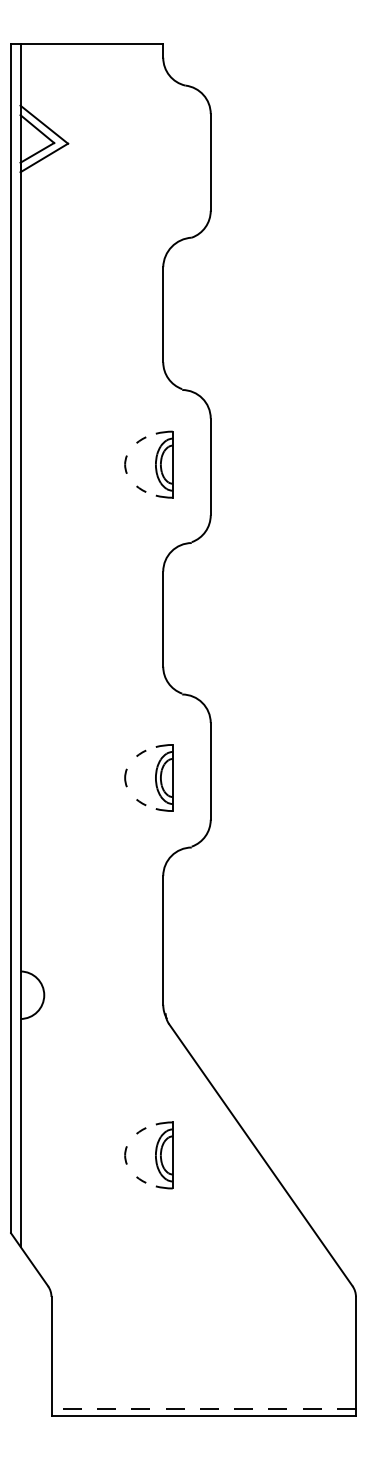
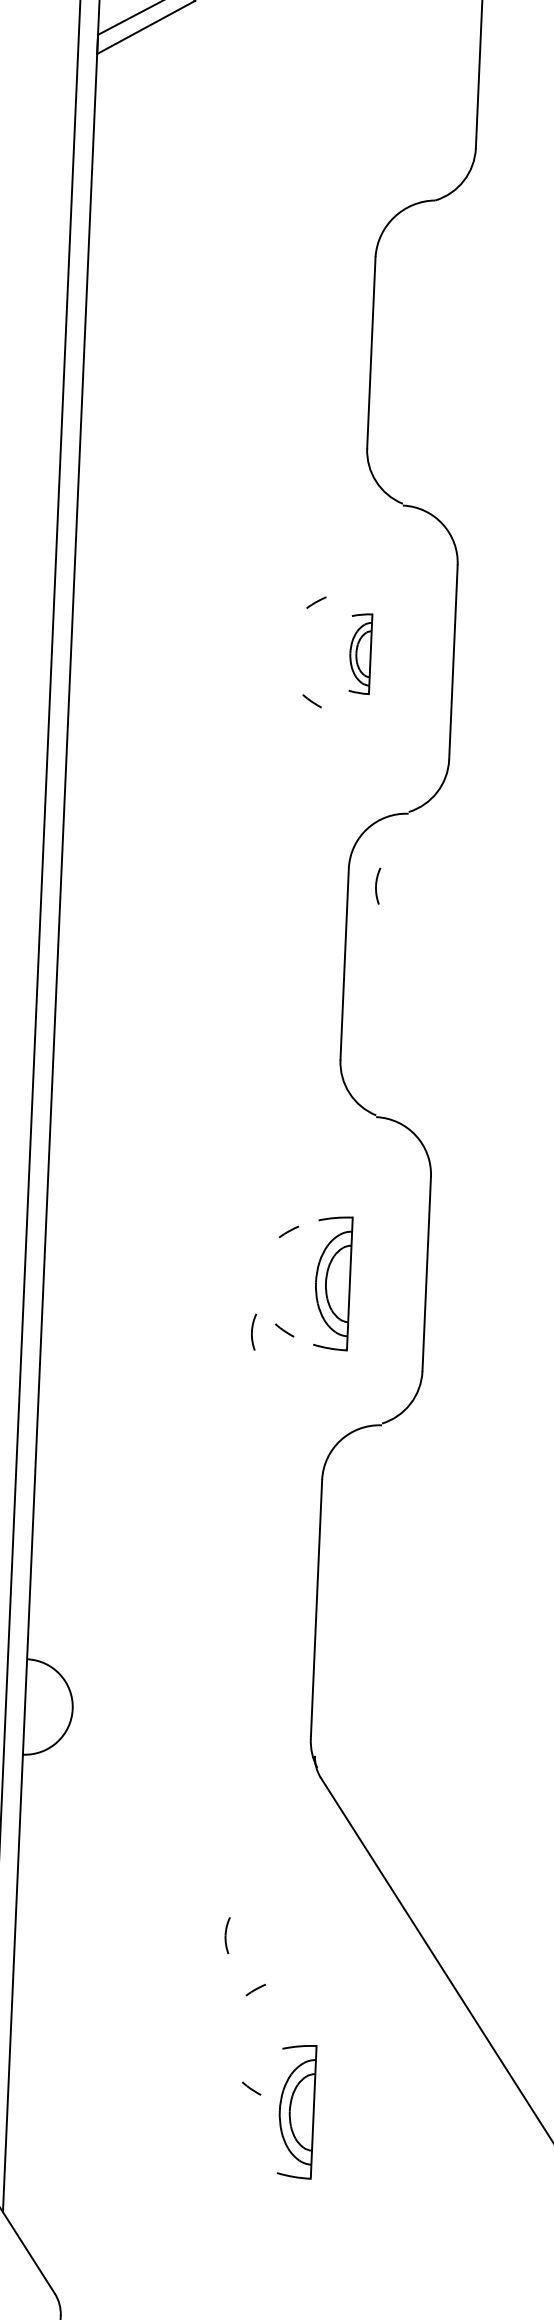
line: (125, 464) -> (376, 885), moved
part: (164, 464) -> (360, 653), size x0.6
line: (125, 777) -> (252, 1331), moved
line: (125, 1155) -> (226, 1935), moved
part: (164, 1155) -> (297, 2111), moved

